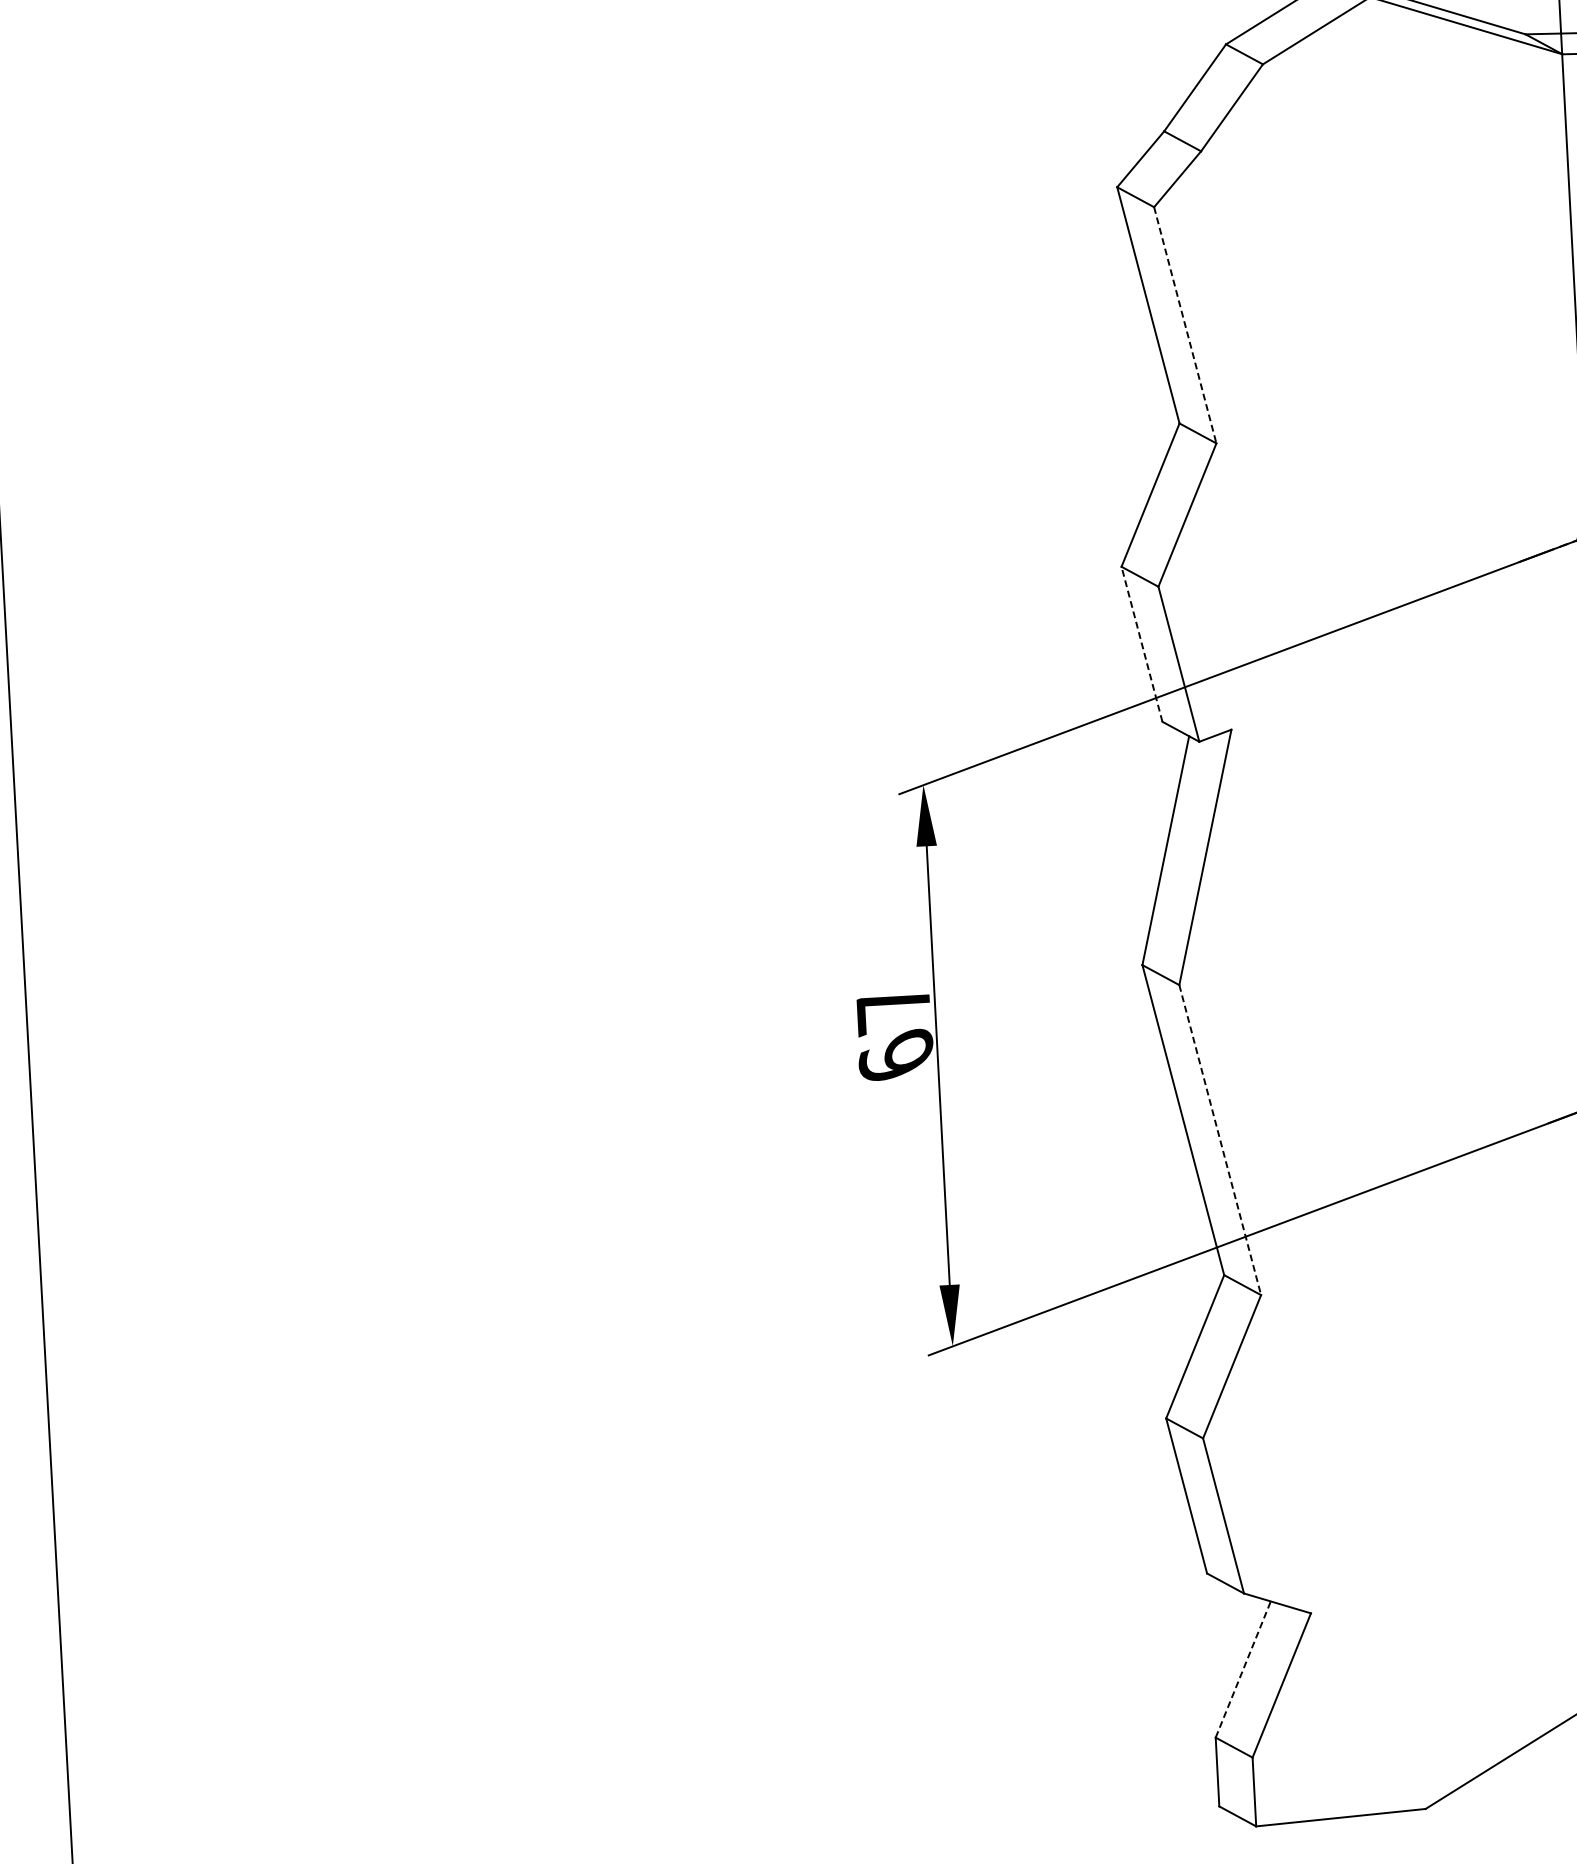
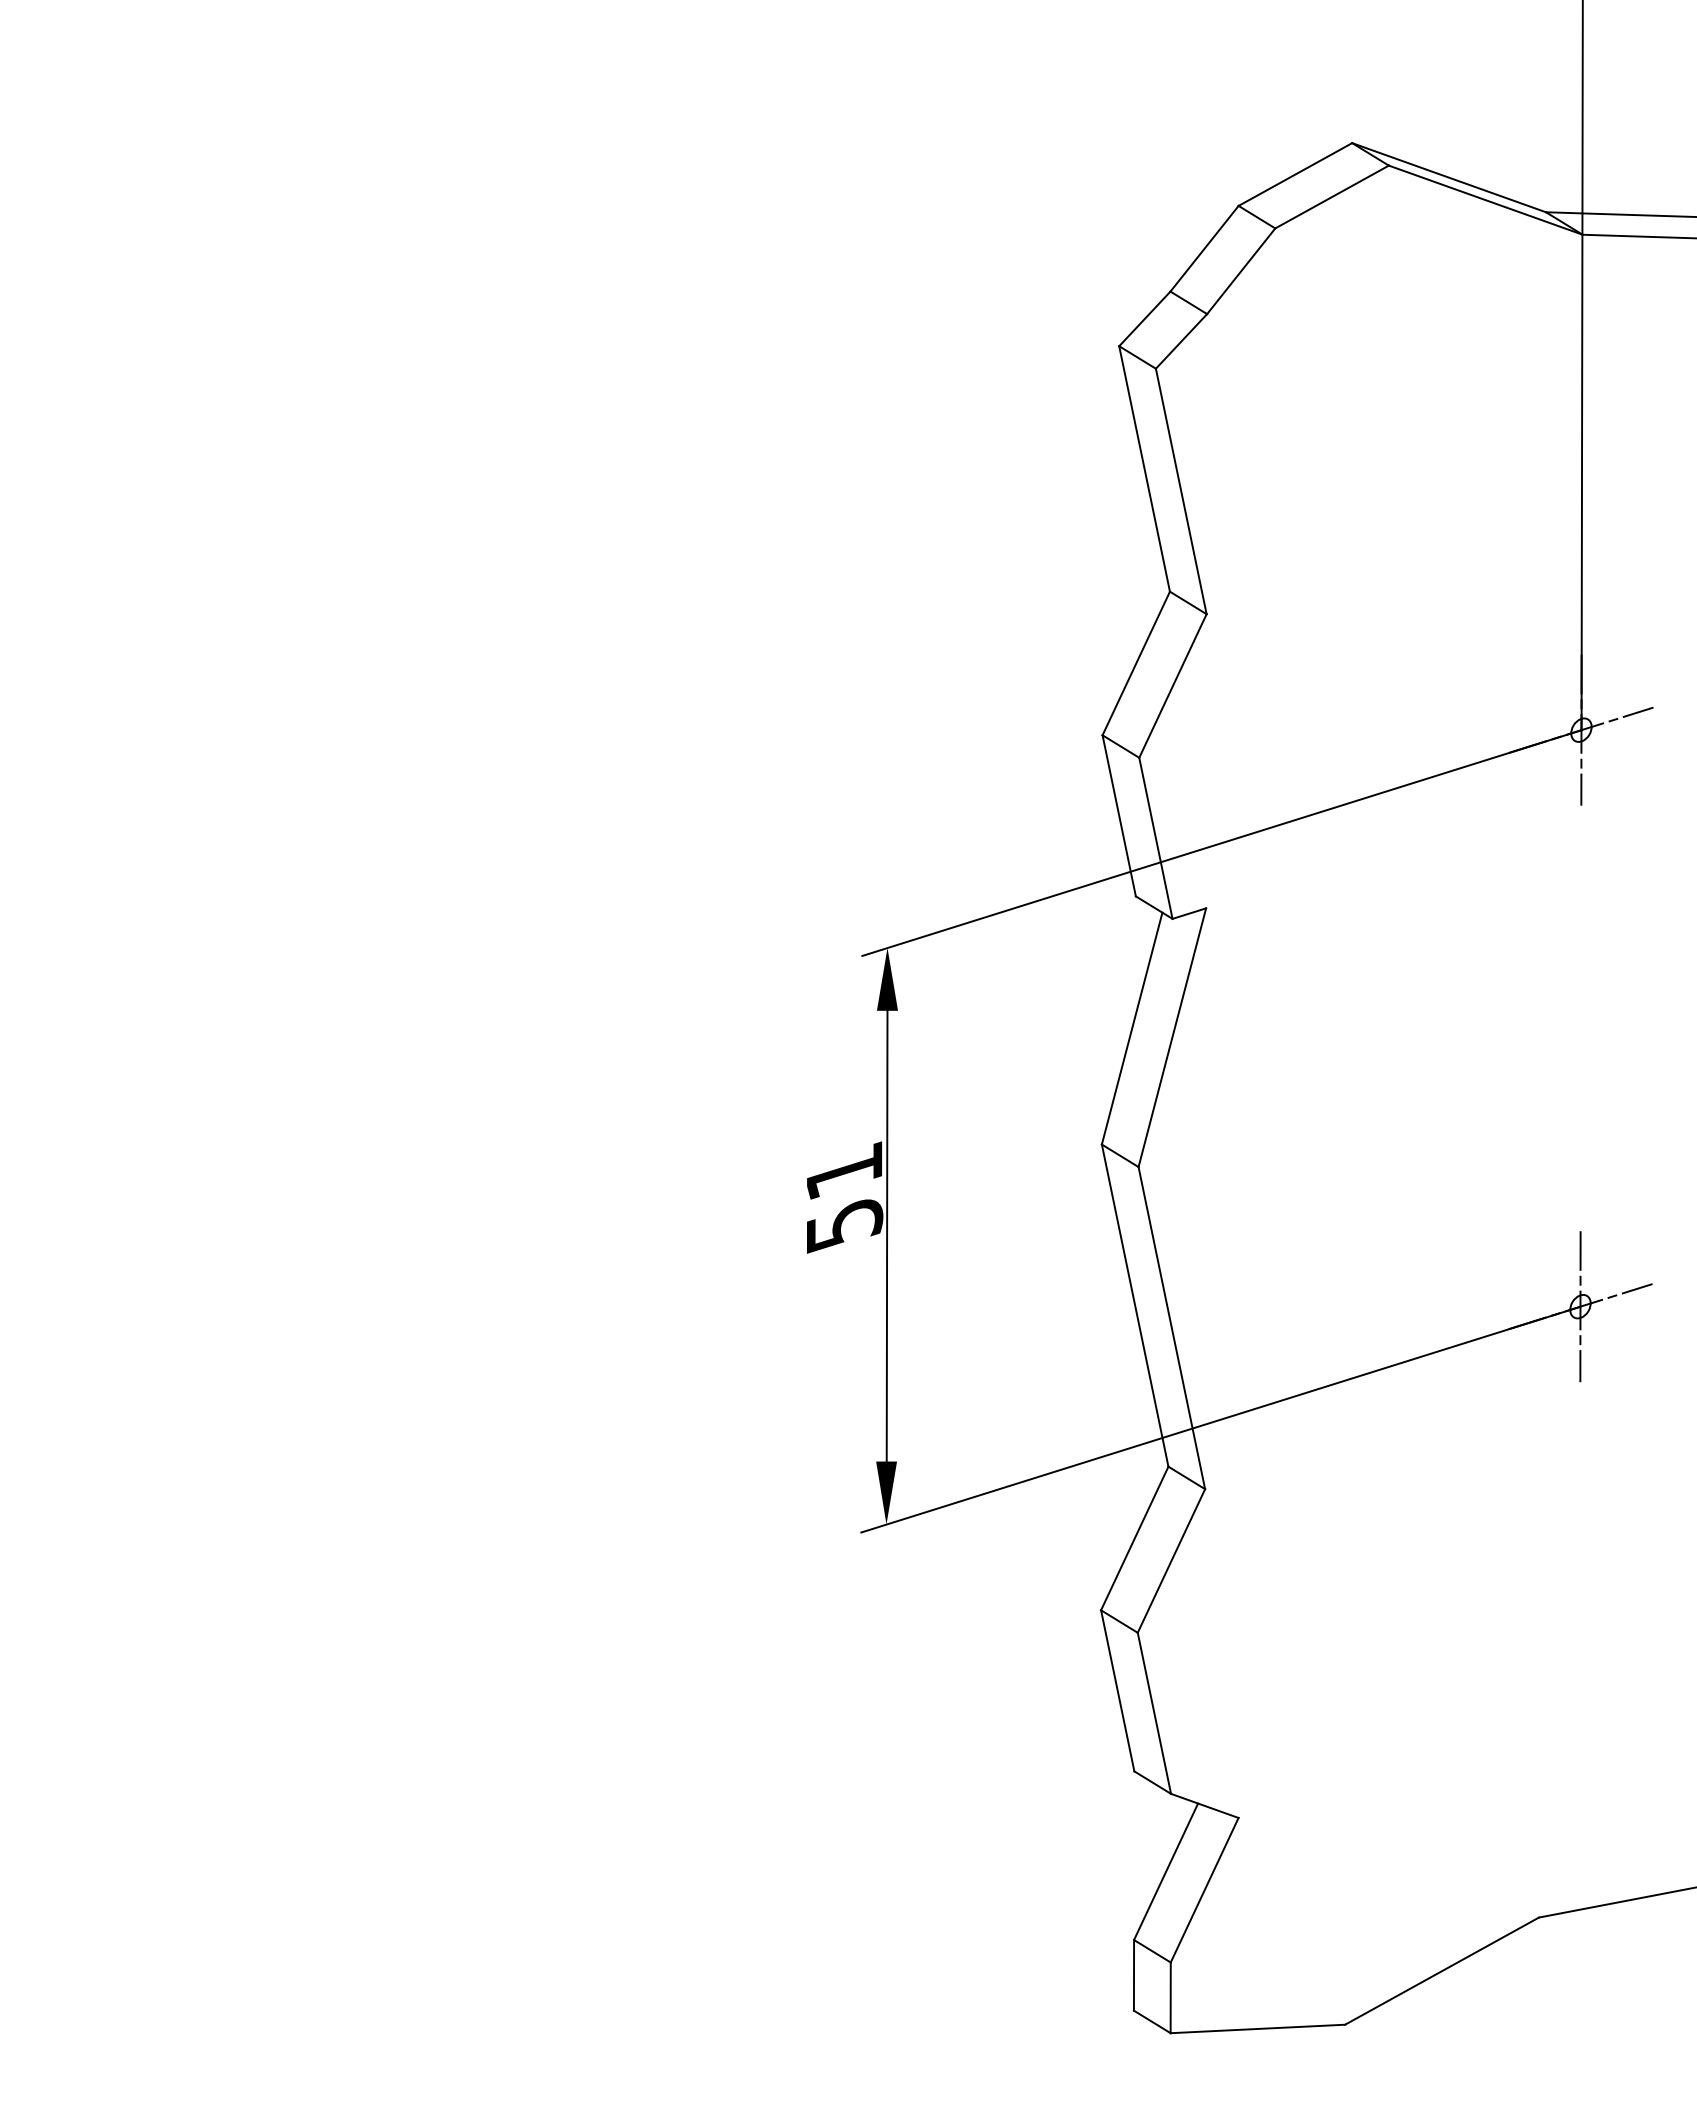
line: (1185, 325) -> (1181, 491), dashed -> solid
line: (1142, 643) -> (1119, 815), dashed -> solid
text: (894, 1030) -> (844, 1197), 67 -> 51
line: (1219, 1140) -> (1171, 1328), dashed -> solid
line: (1243, 1669) -> (1166, 1871), dashed -> solid

